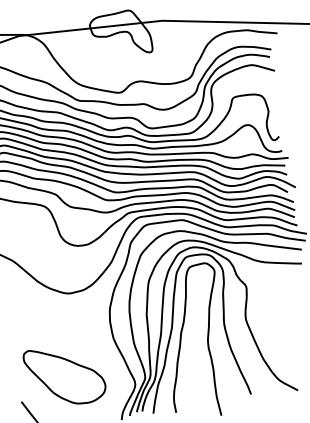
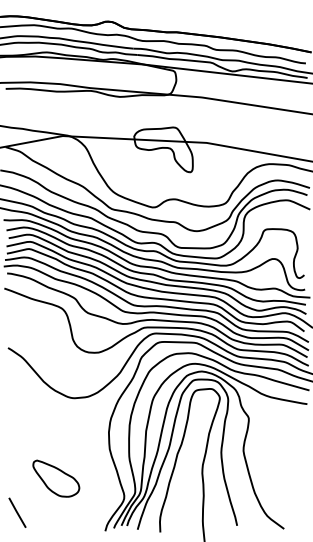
part: (65, 375) -> (56, 478), size x0.6

